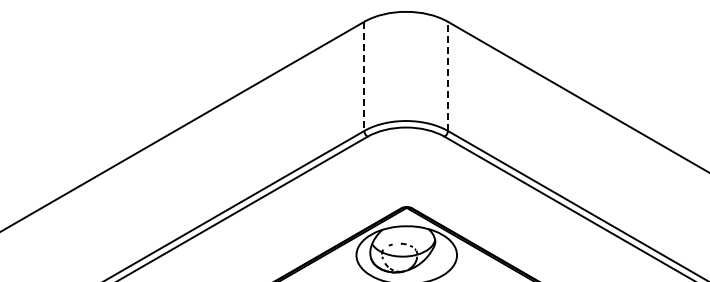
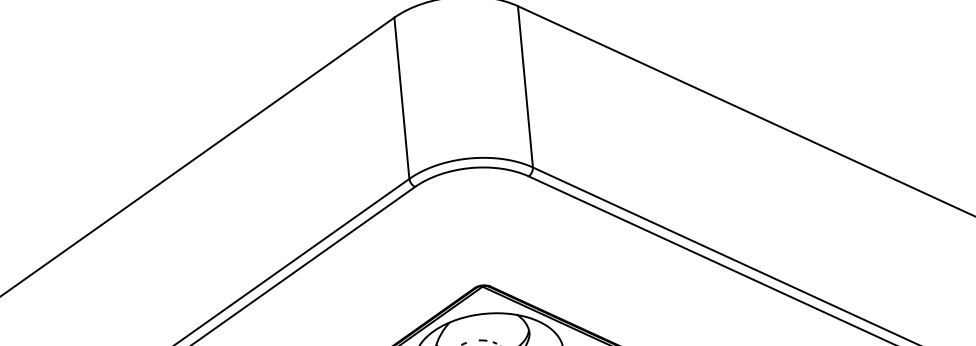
line: (364, 76) -> (402, 98), dashed -> solid
line: (447, 76) -> (524, 87), dashed -> solid

